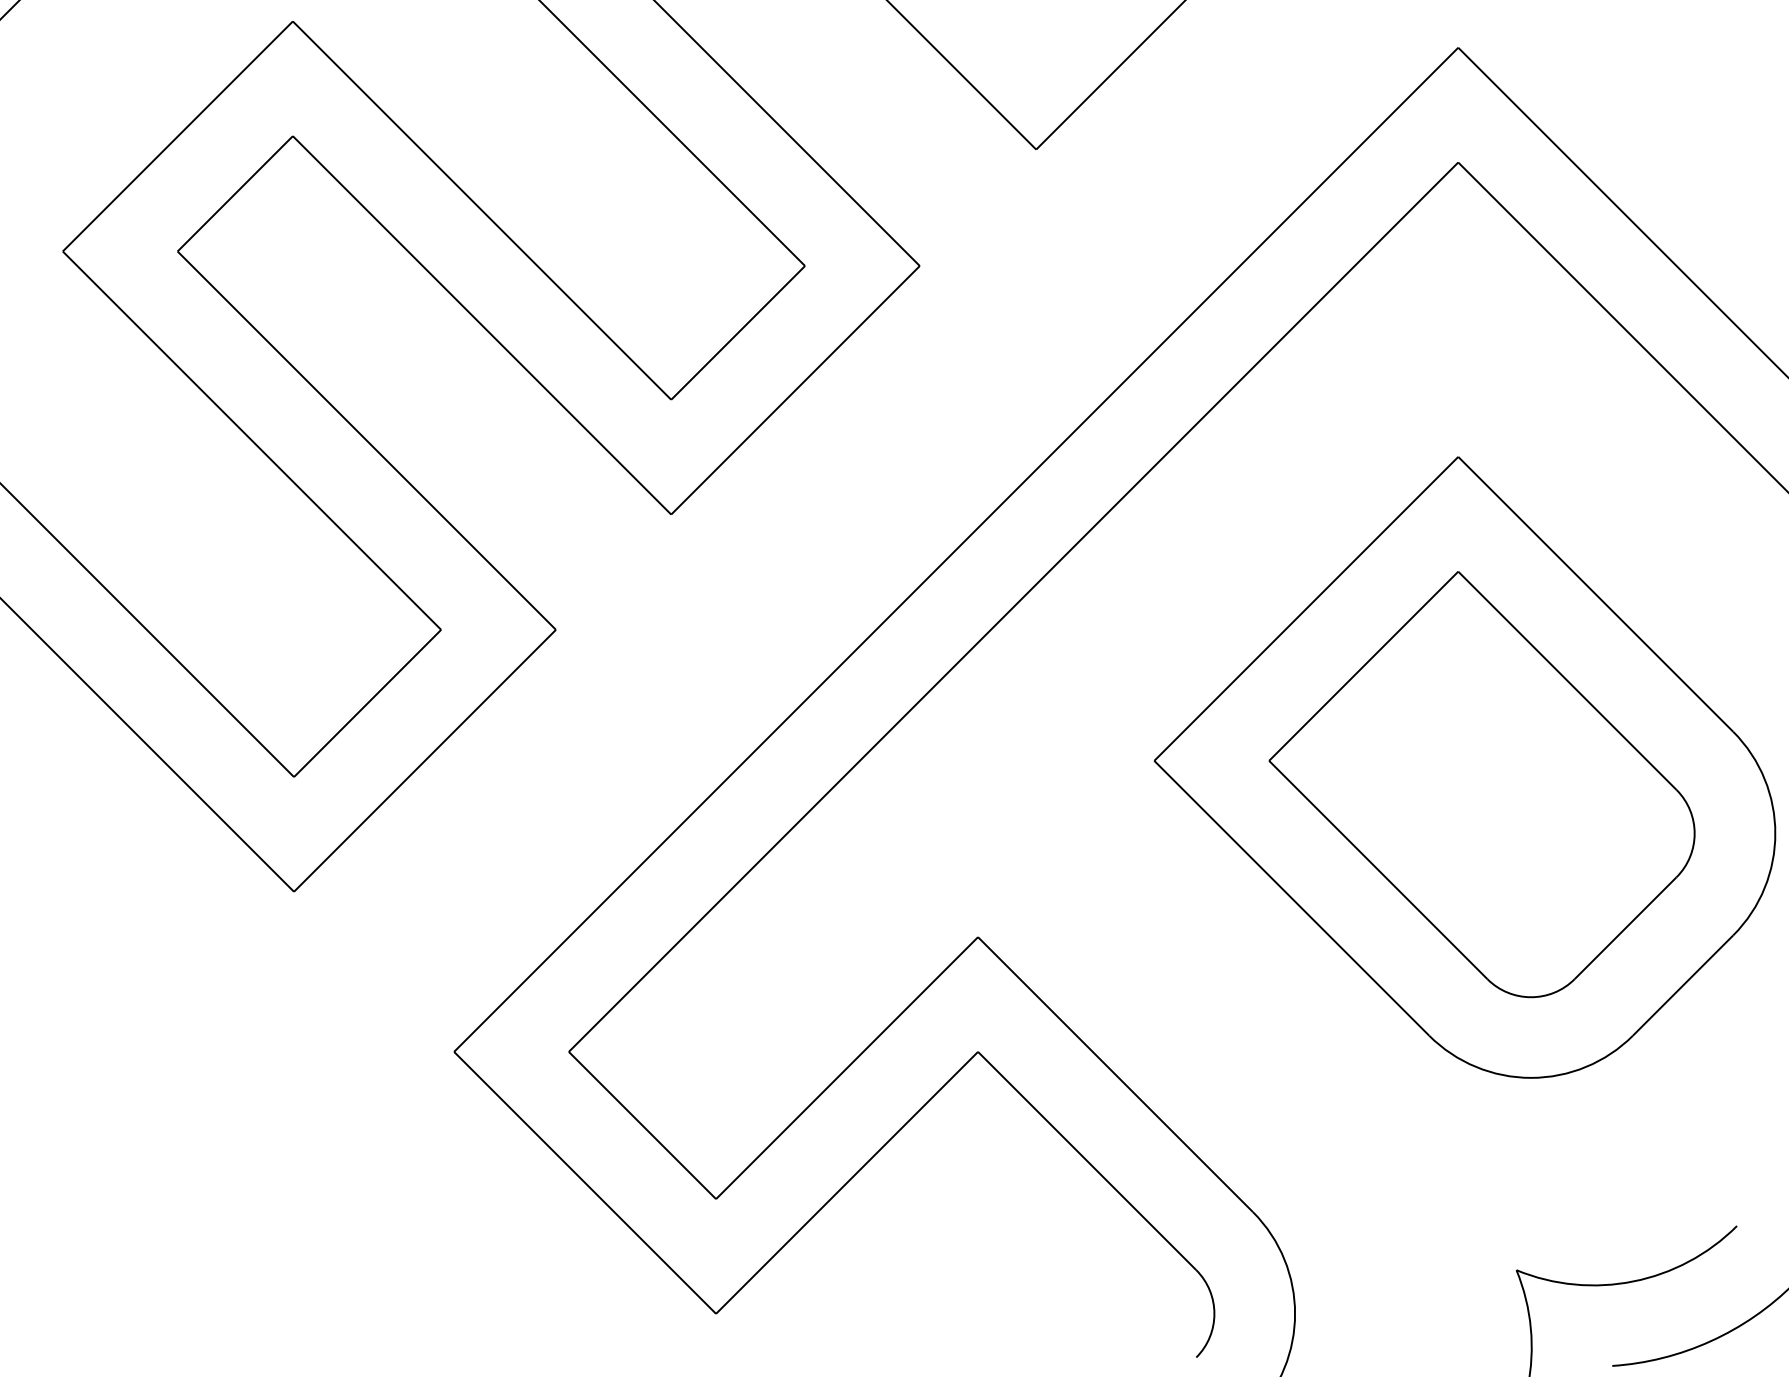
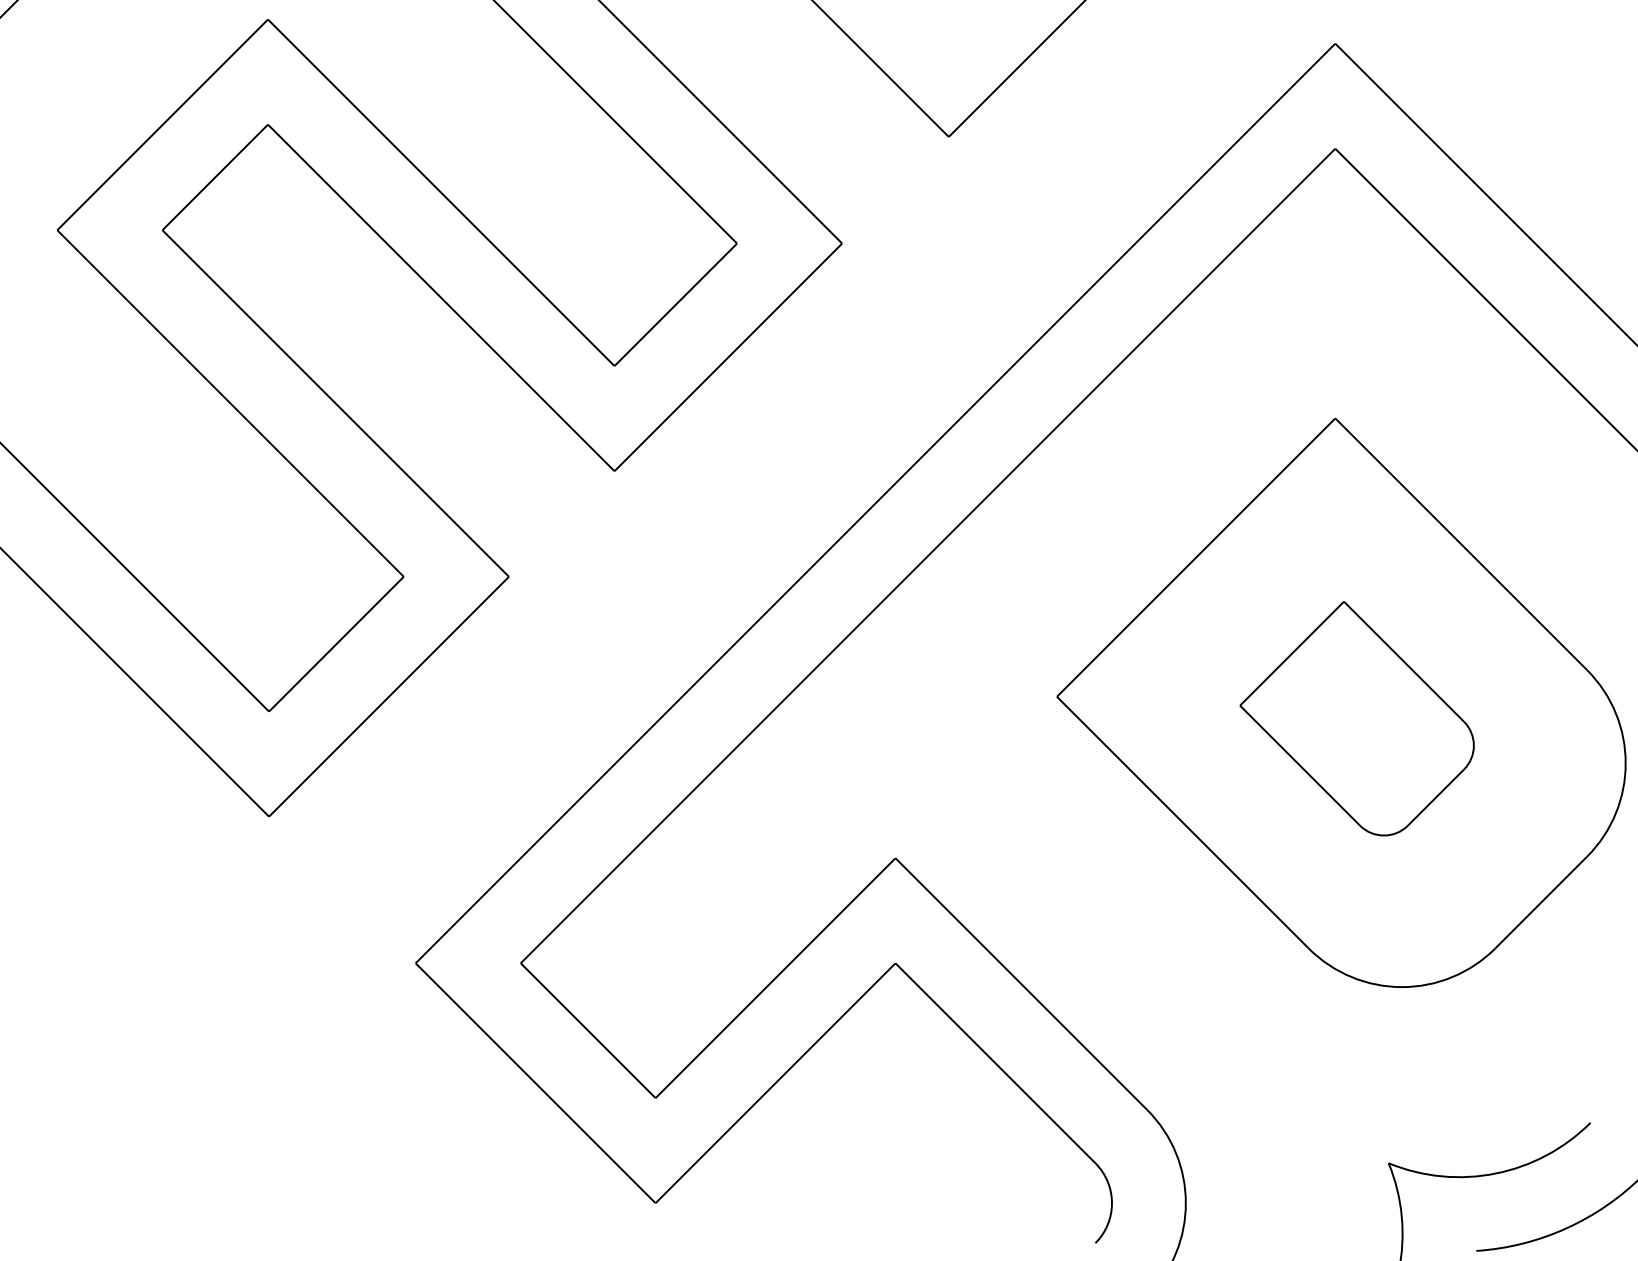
part: (1481, 784) -> (1356, 718), size x0.6

